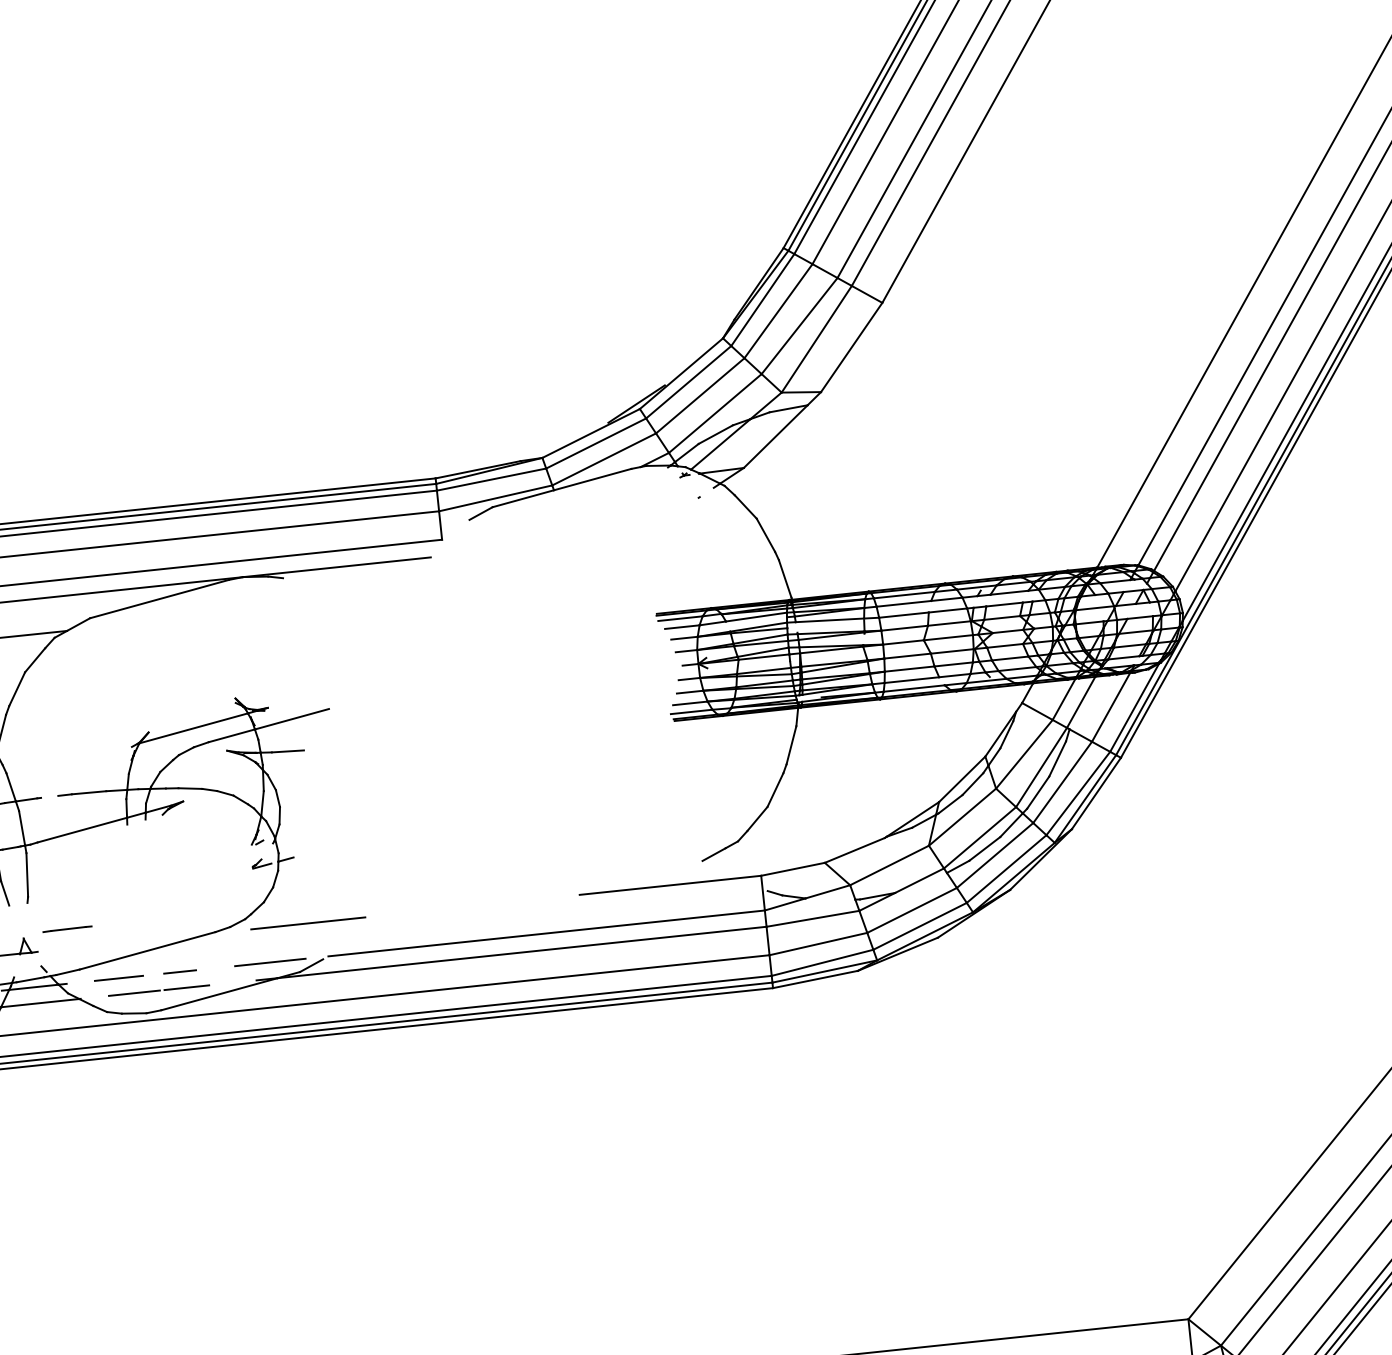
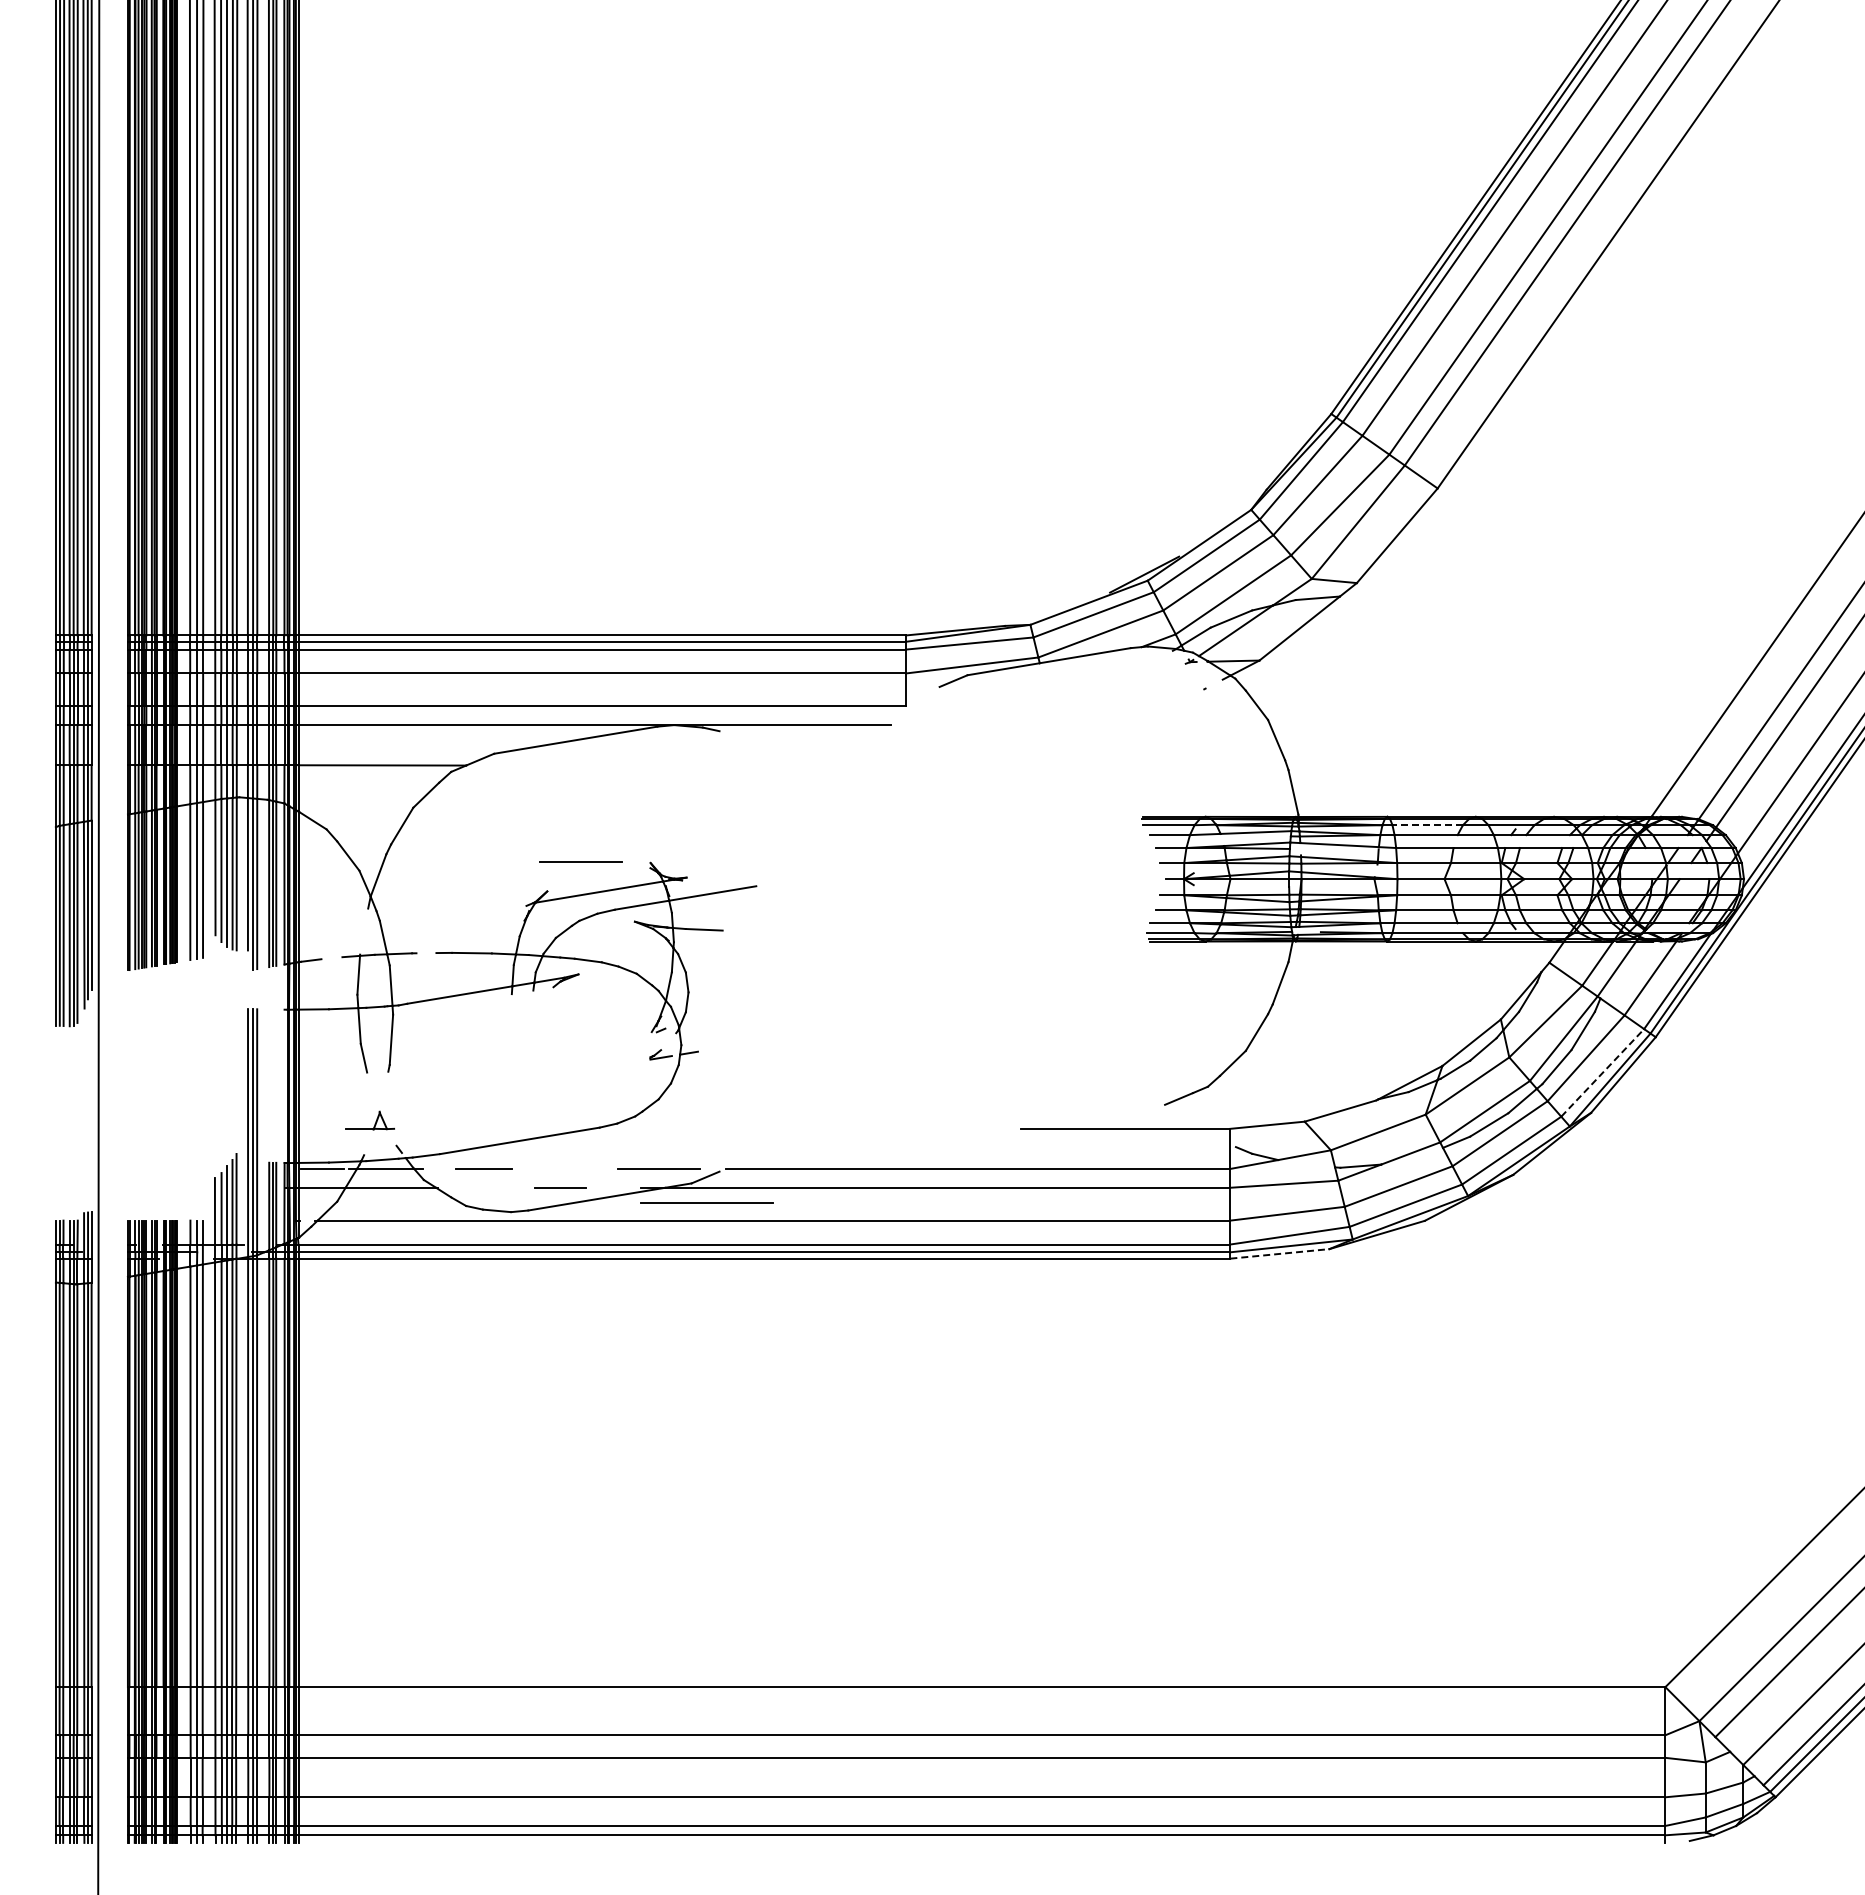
line: (904, 595) -> (1427, 825), solid -> dashed
line: (174, 703) -> (580, 861), added
line: (1078, 793) -> (1603, 1072), solid -> dashed
line: (307, 923) -> (706, 1202), moved
line: (67, 929) -> (430, 1106), removed
line: (180, 971) -> (554, 1168), removed
line: (815, 979) -> (1279, 1253), solid -> dashed
line: (134, 993) -> (499, 1187), removed

